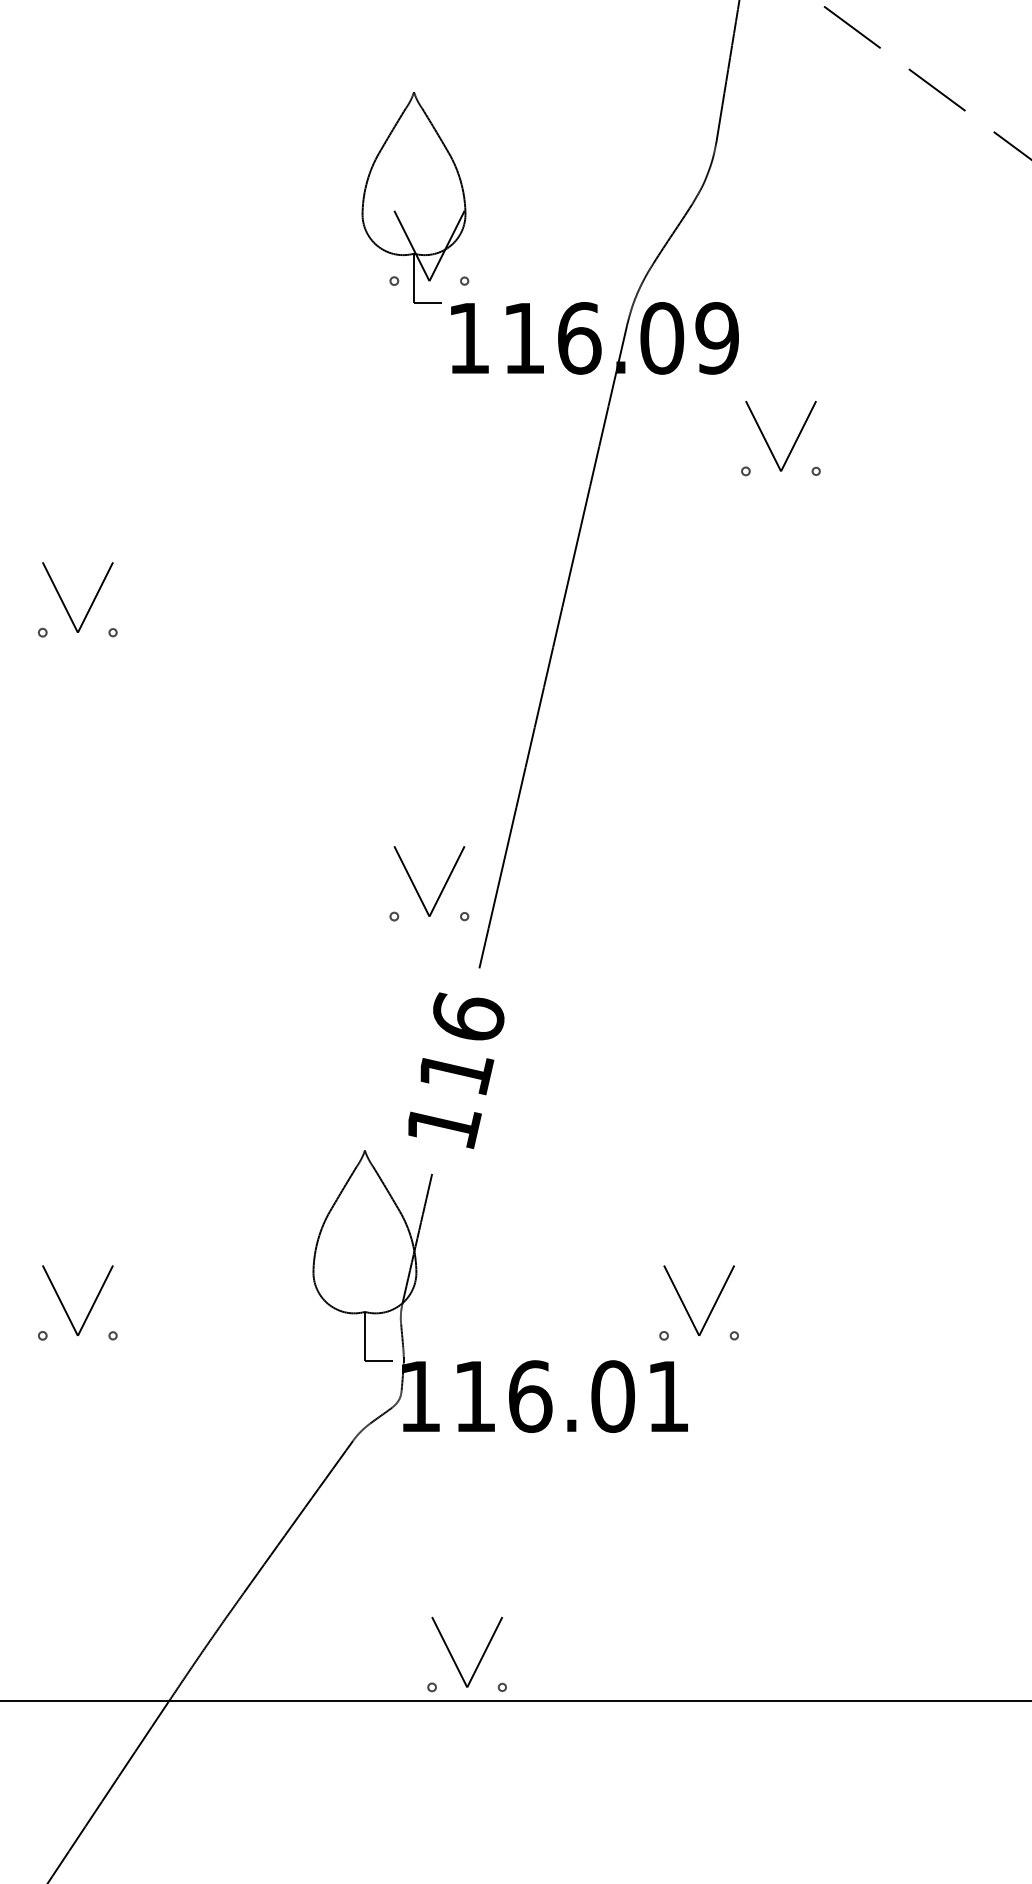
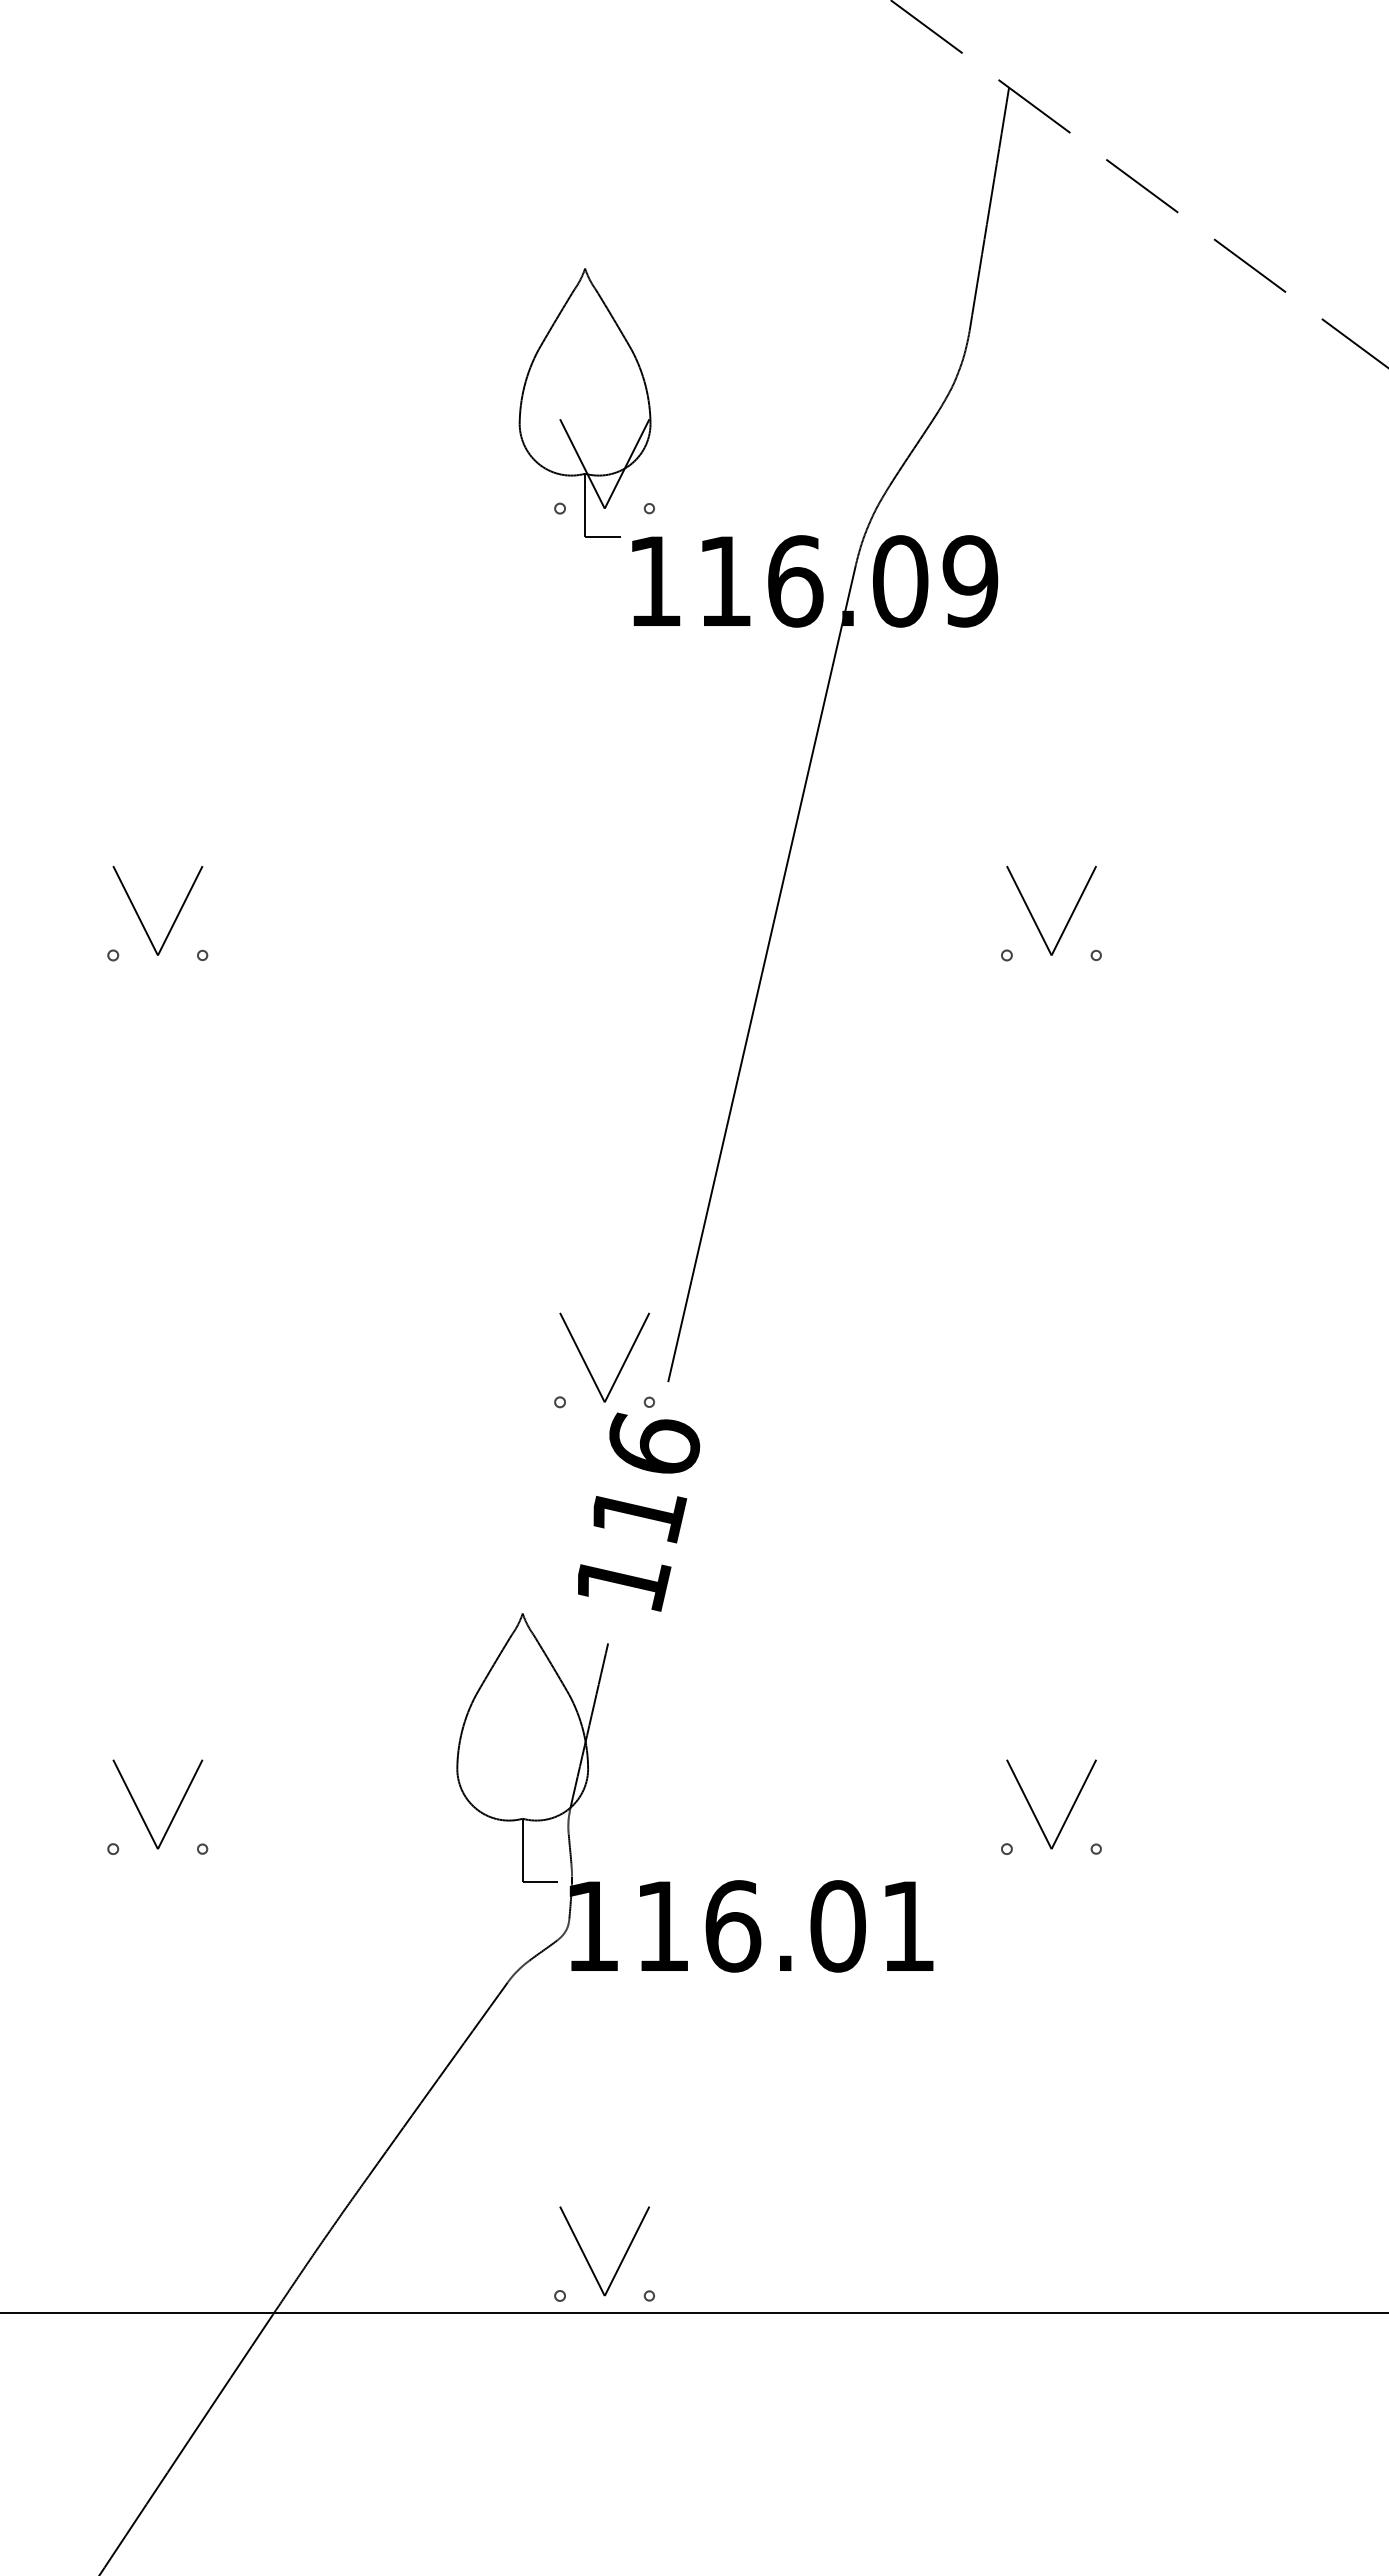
part: (768, 443) -> (1035, 920), moved
part: (416, 889) -> (588, 1367), moved
part: (686, 1308) -> (1035, 1814), moved
part: (454, 1659) -> (588, 2260), moved

